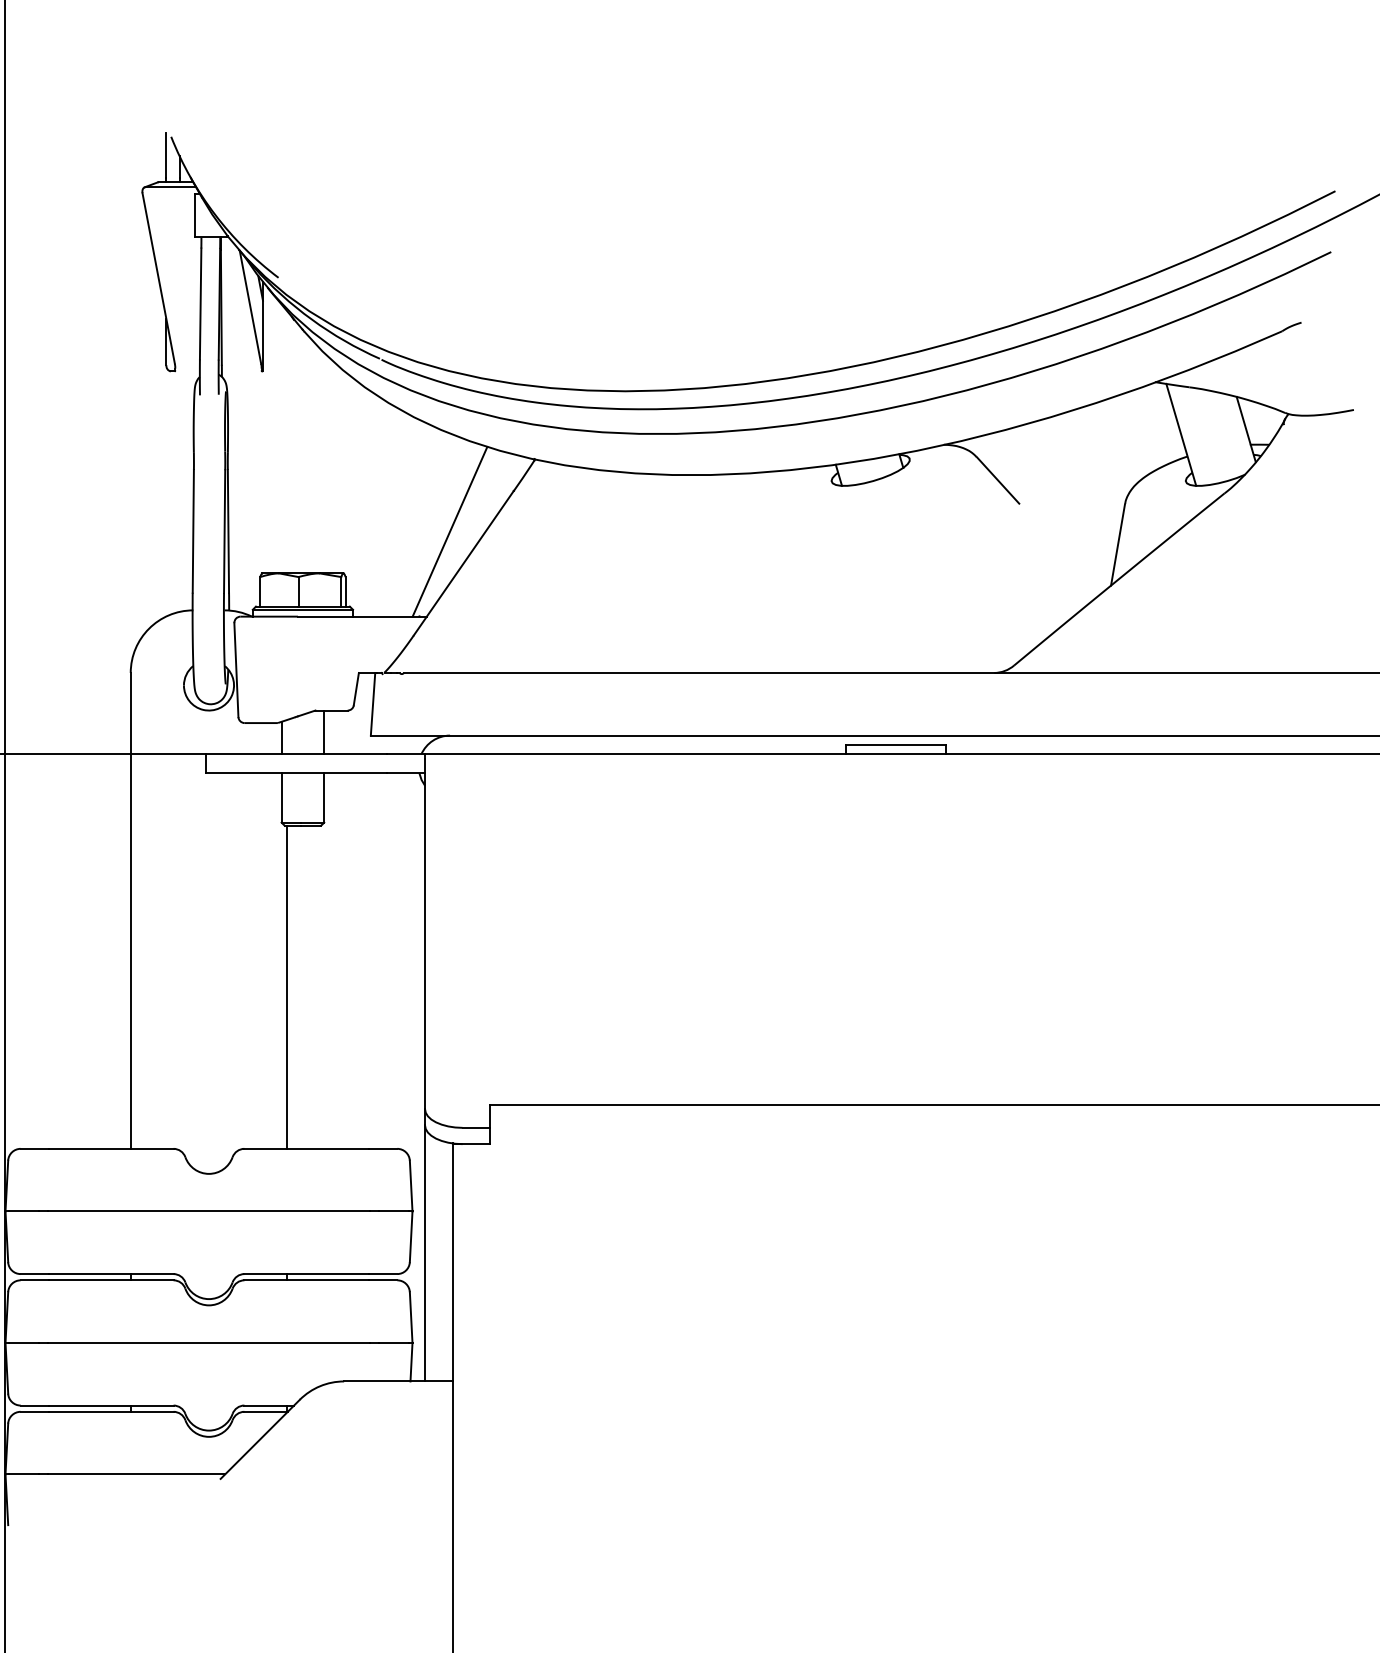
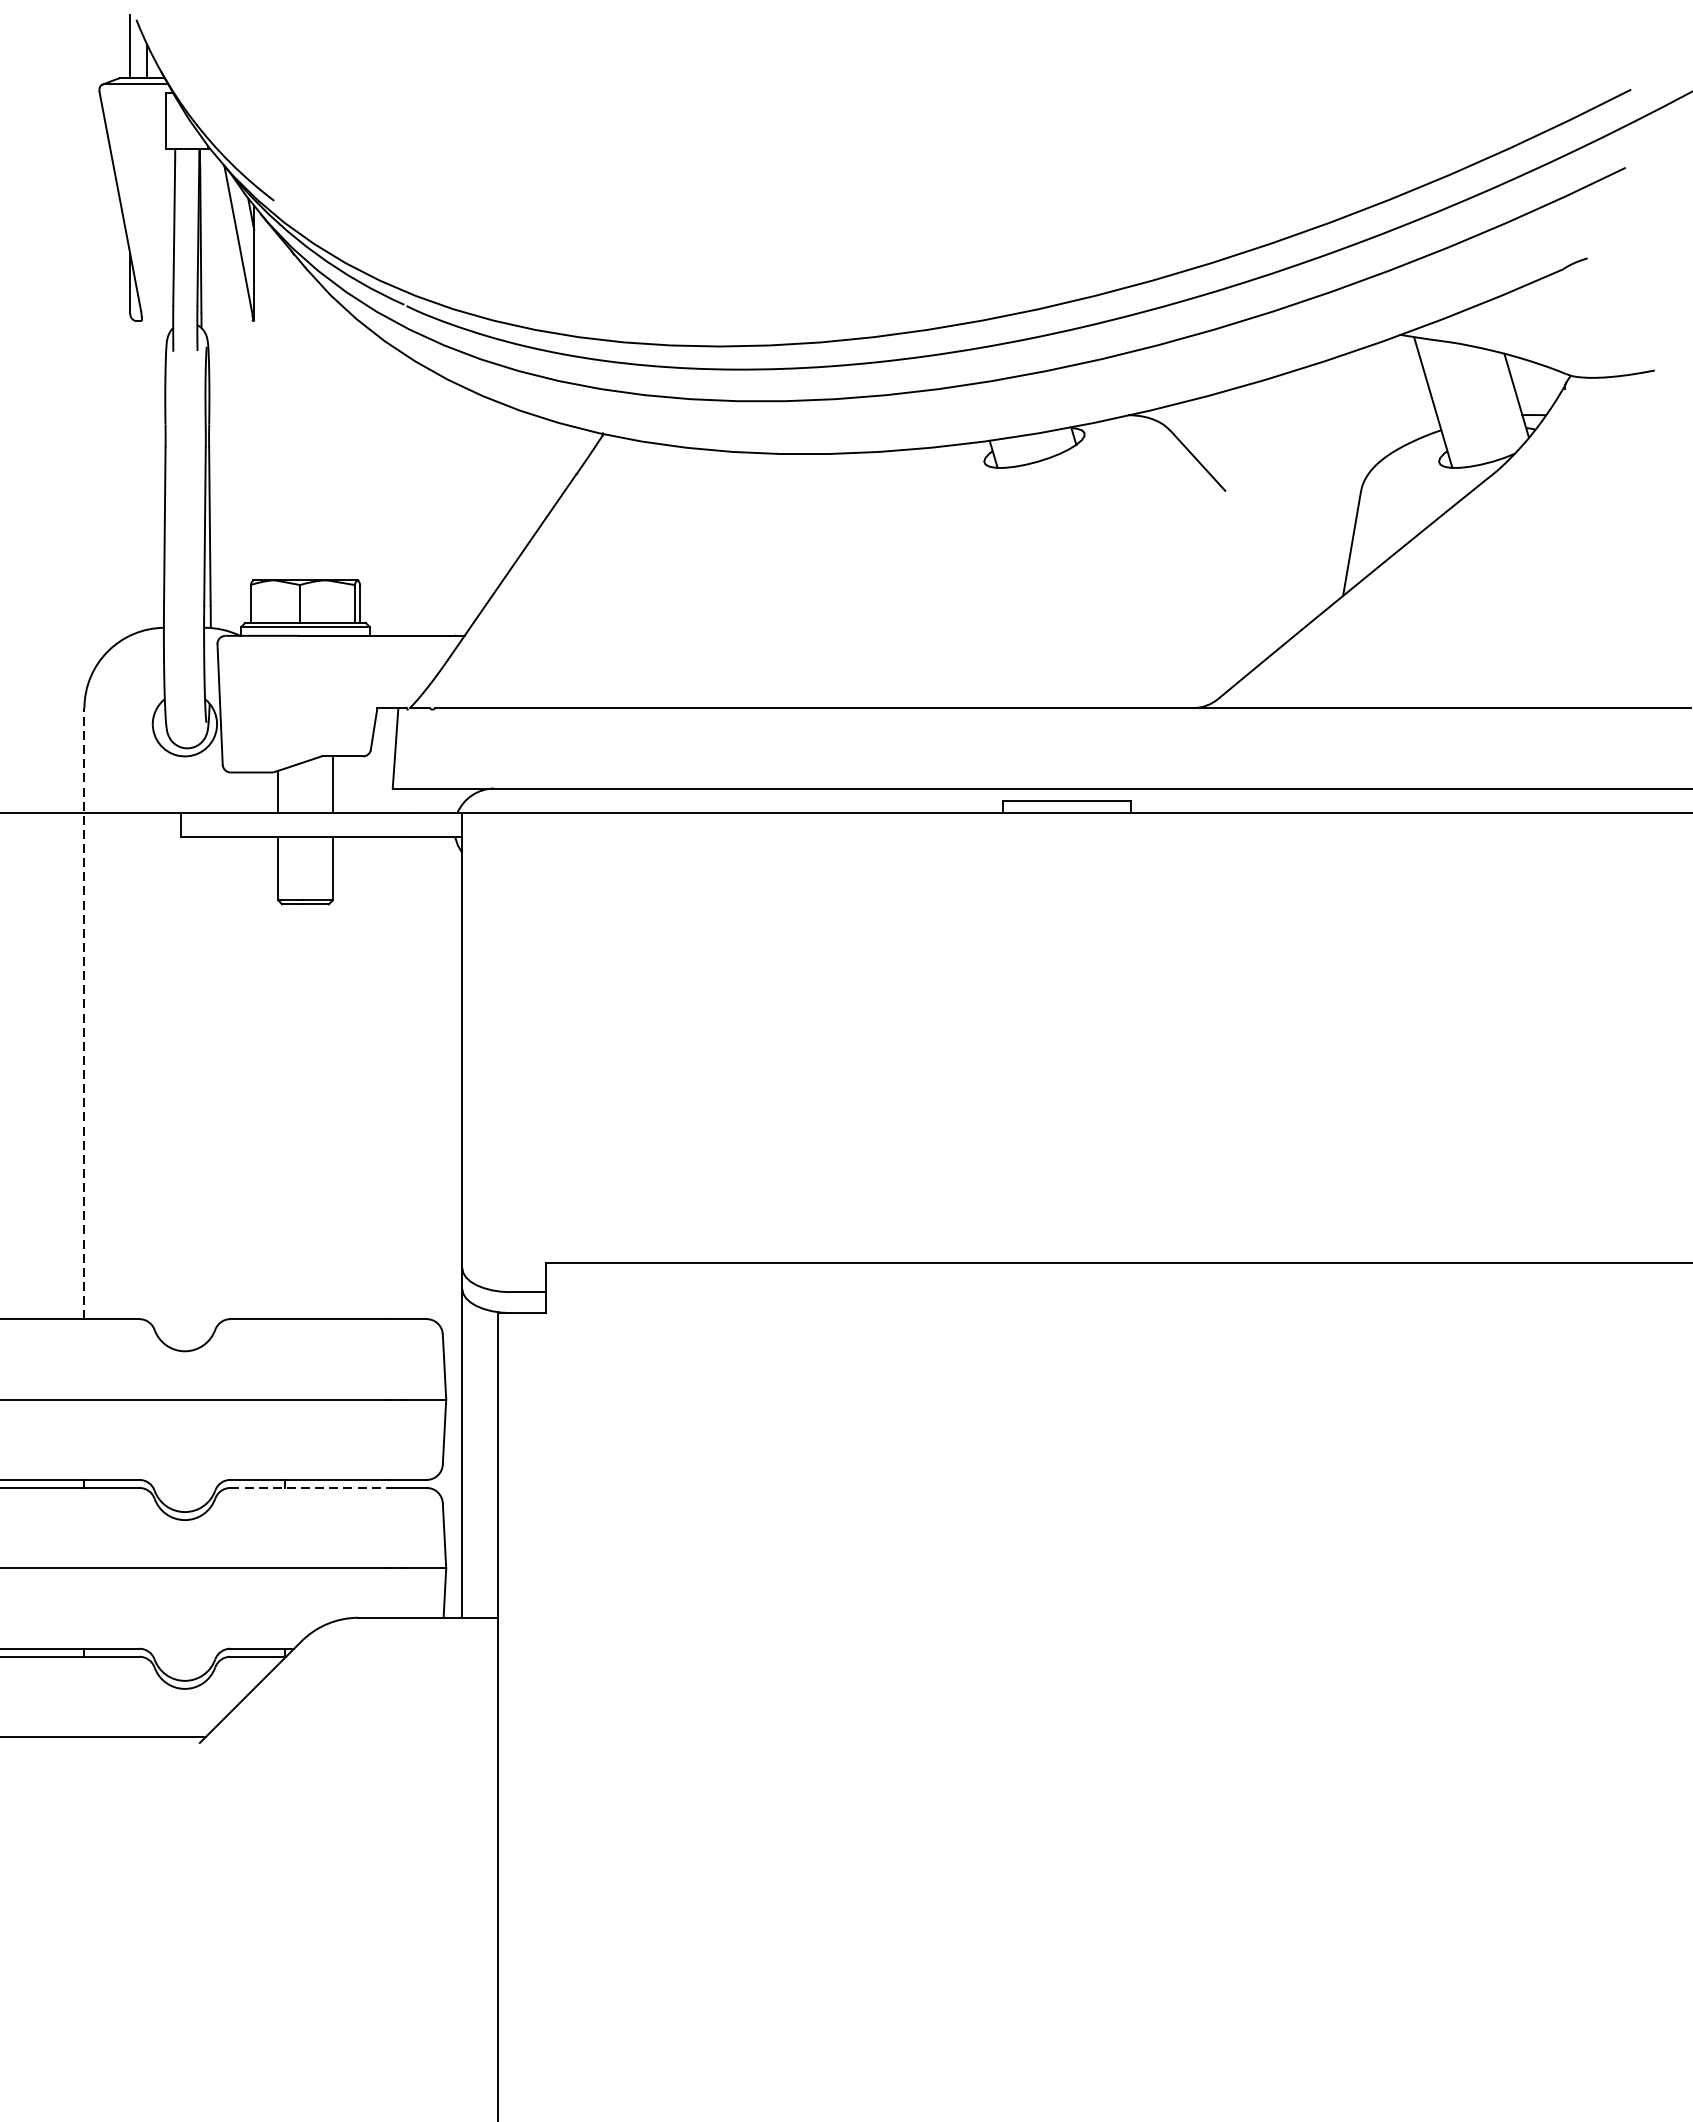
line: (449, 531) -> (493, 526), removed
line: (130, 910) -> (84, 1013), solid -> dashed
line: (287, 986) -> (285, 1110), removed
line: (307, 1280) -> (311, 1488), solid -> dashed

